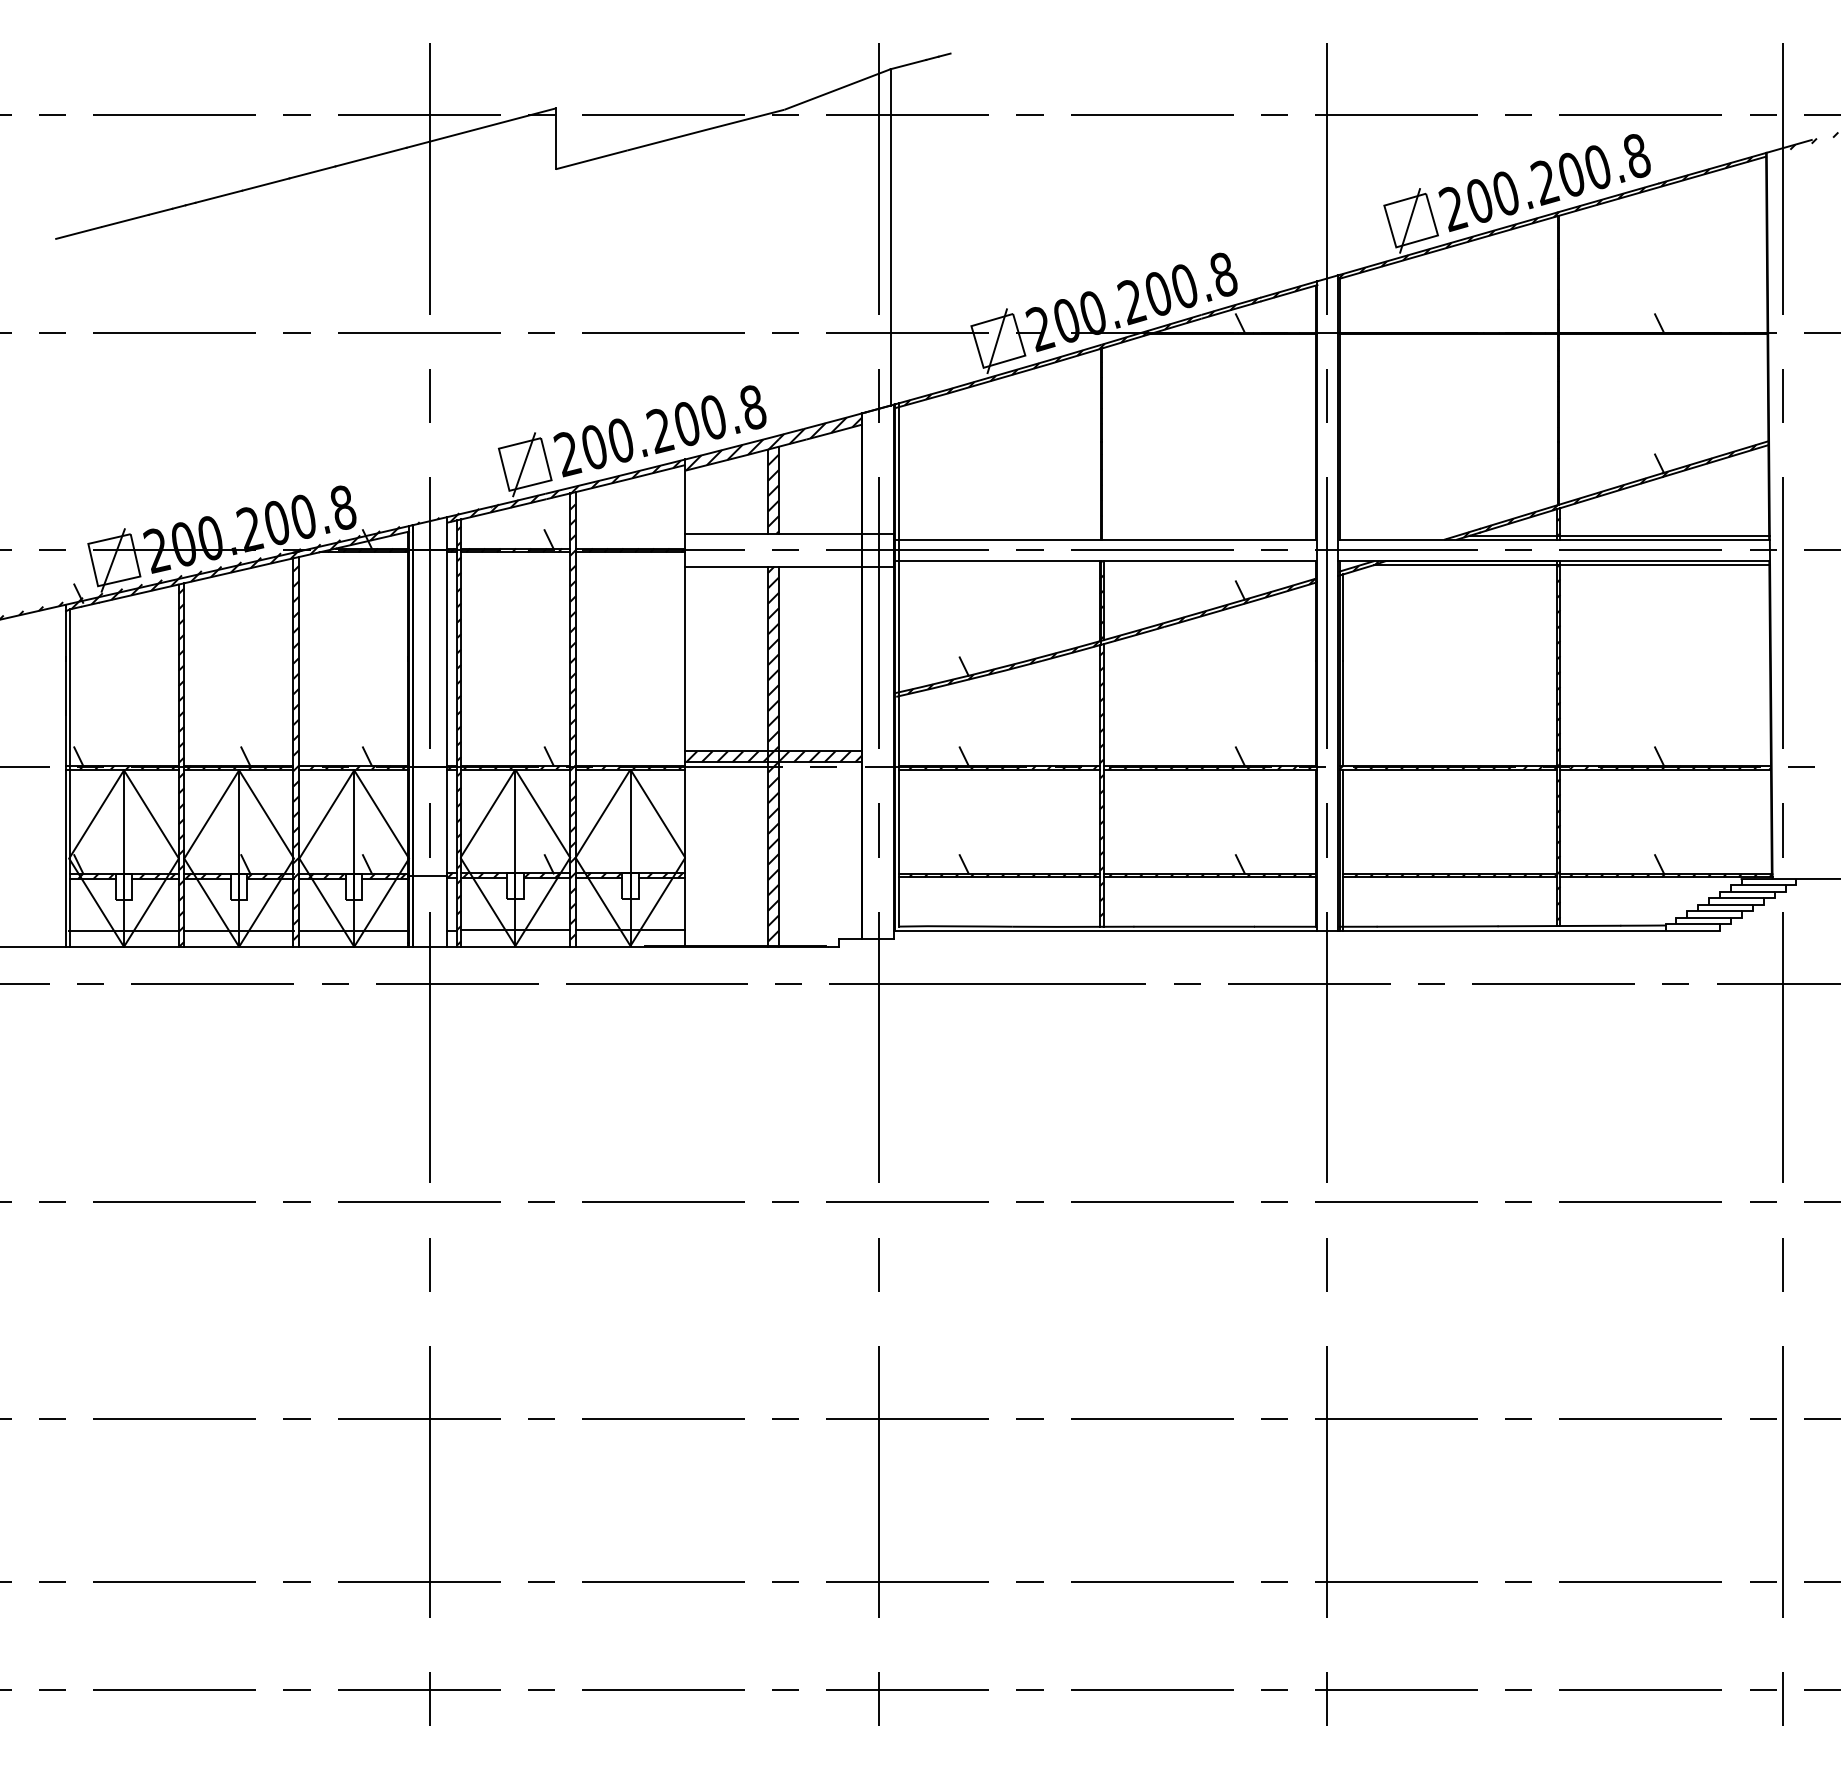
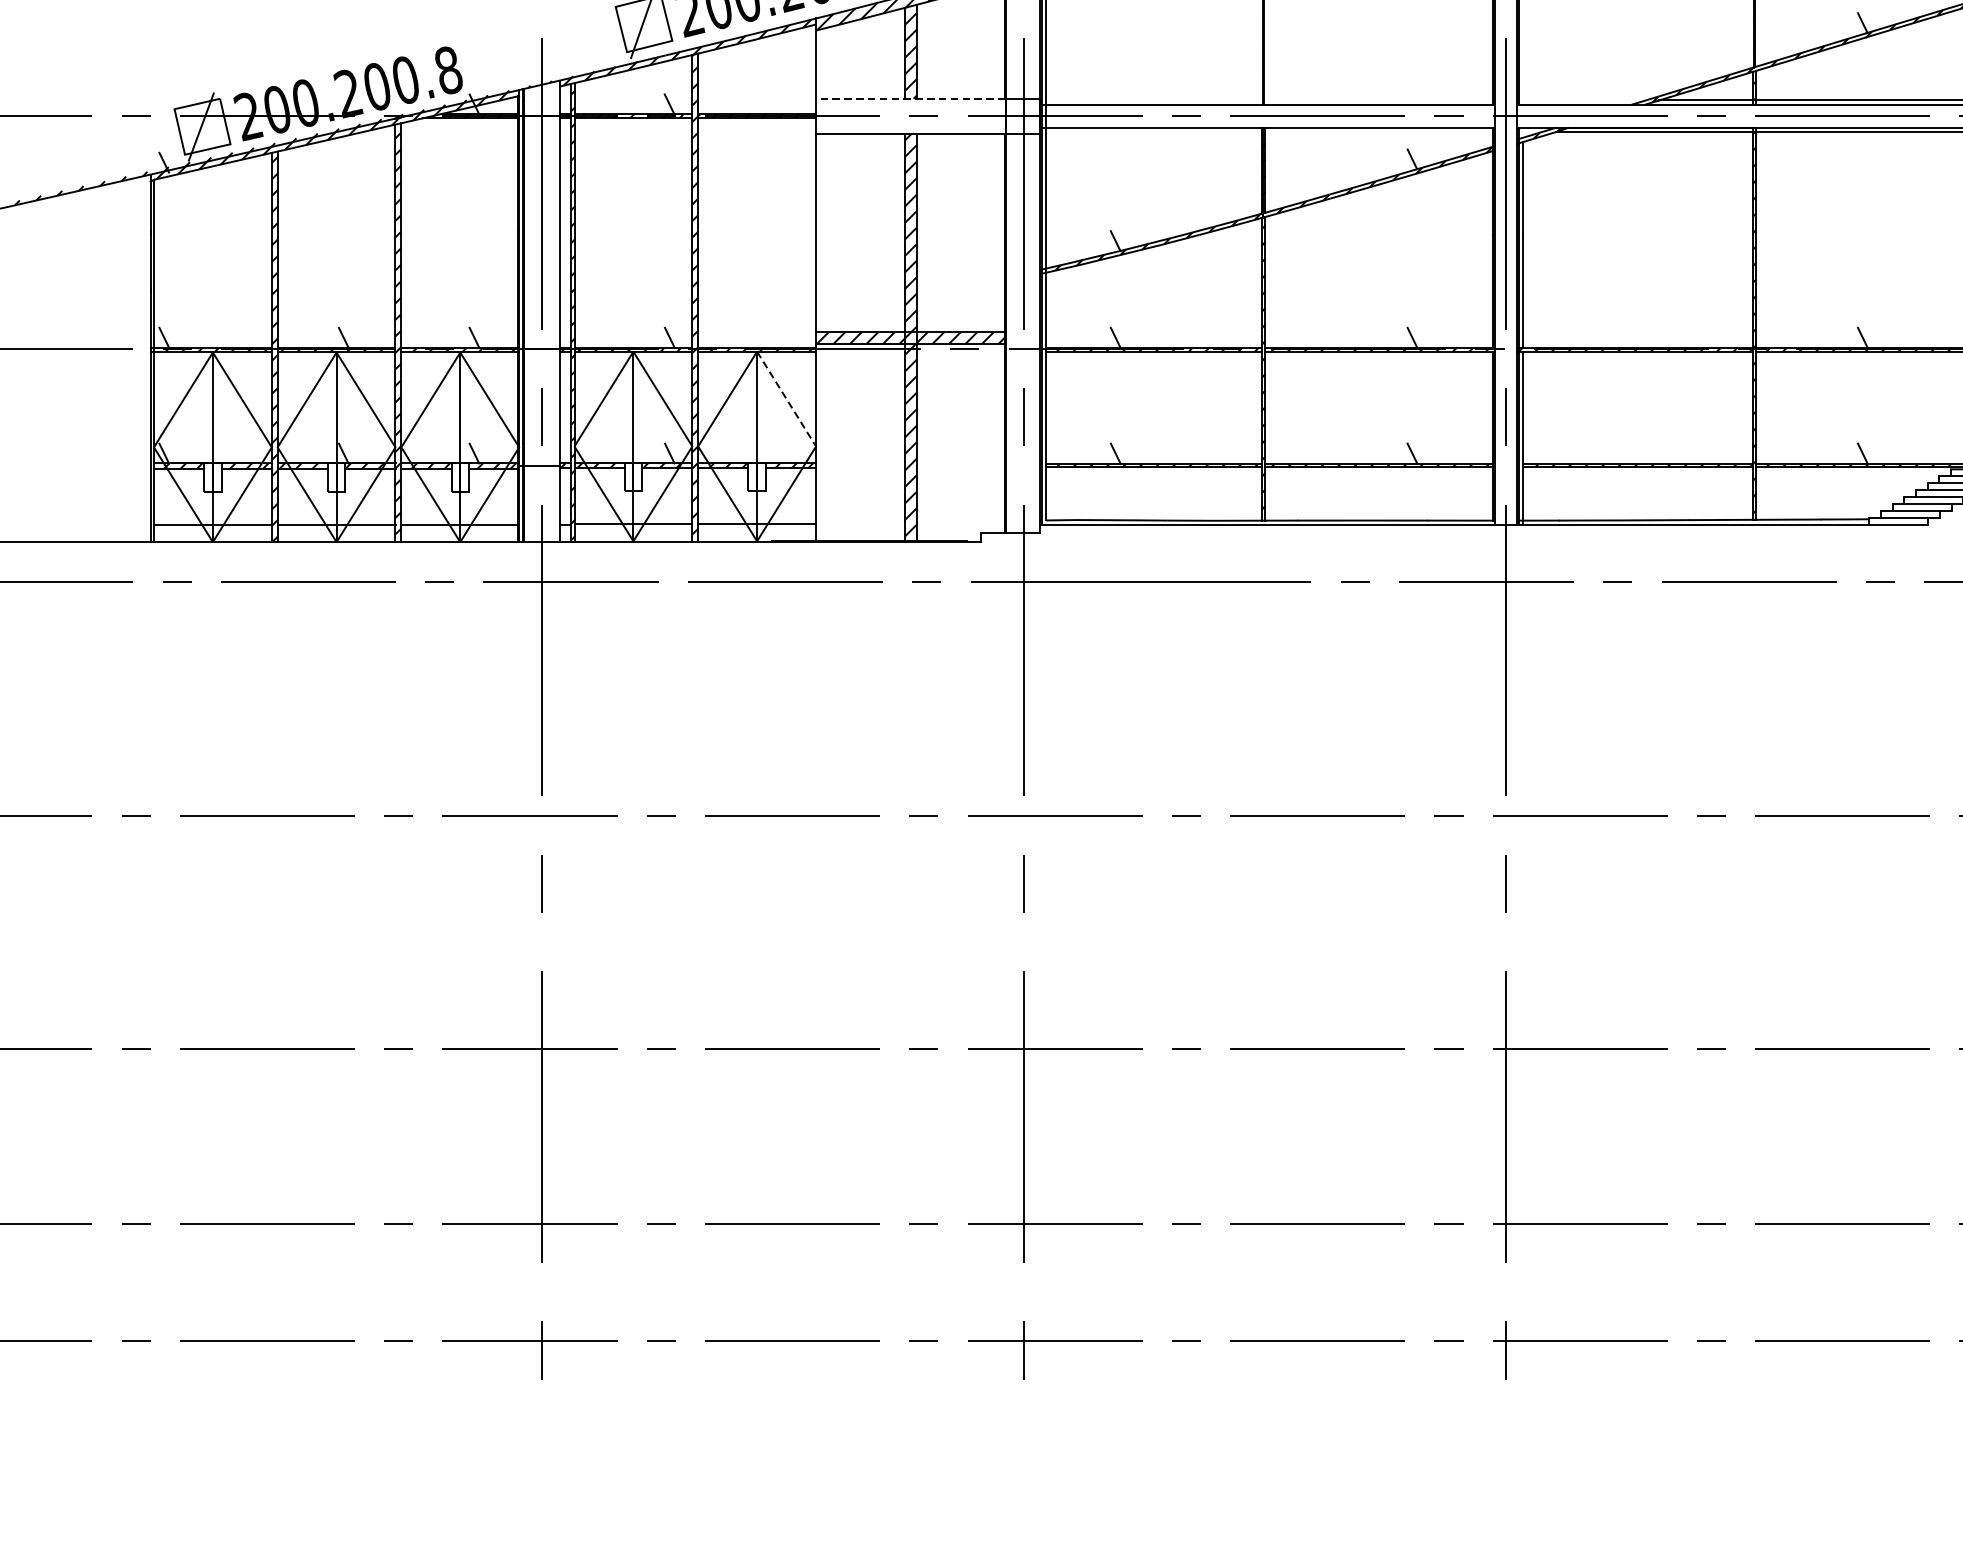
line: (773, 534) -> (910, 99), solid -> dashed
line: (657, 813) -> (786, 398), solid -> dashed

